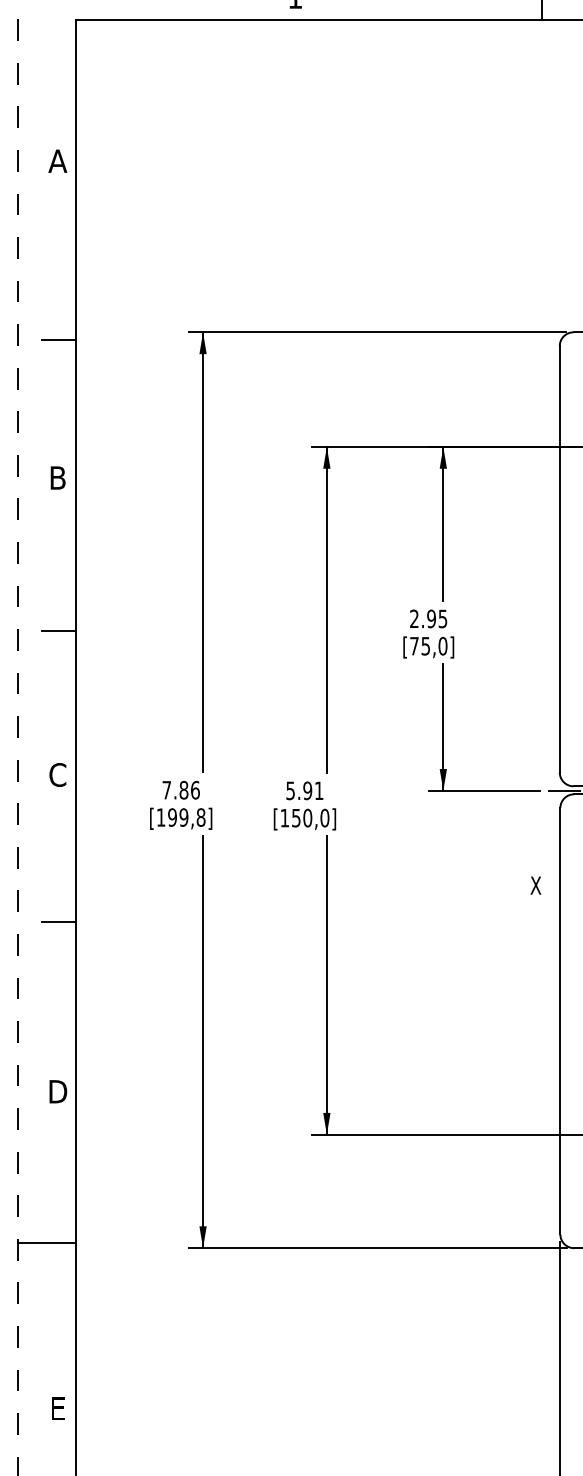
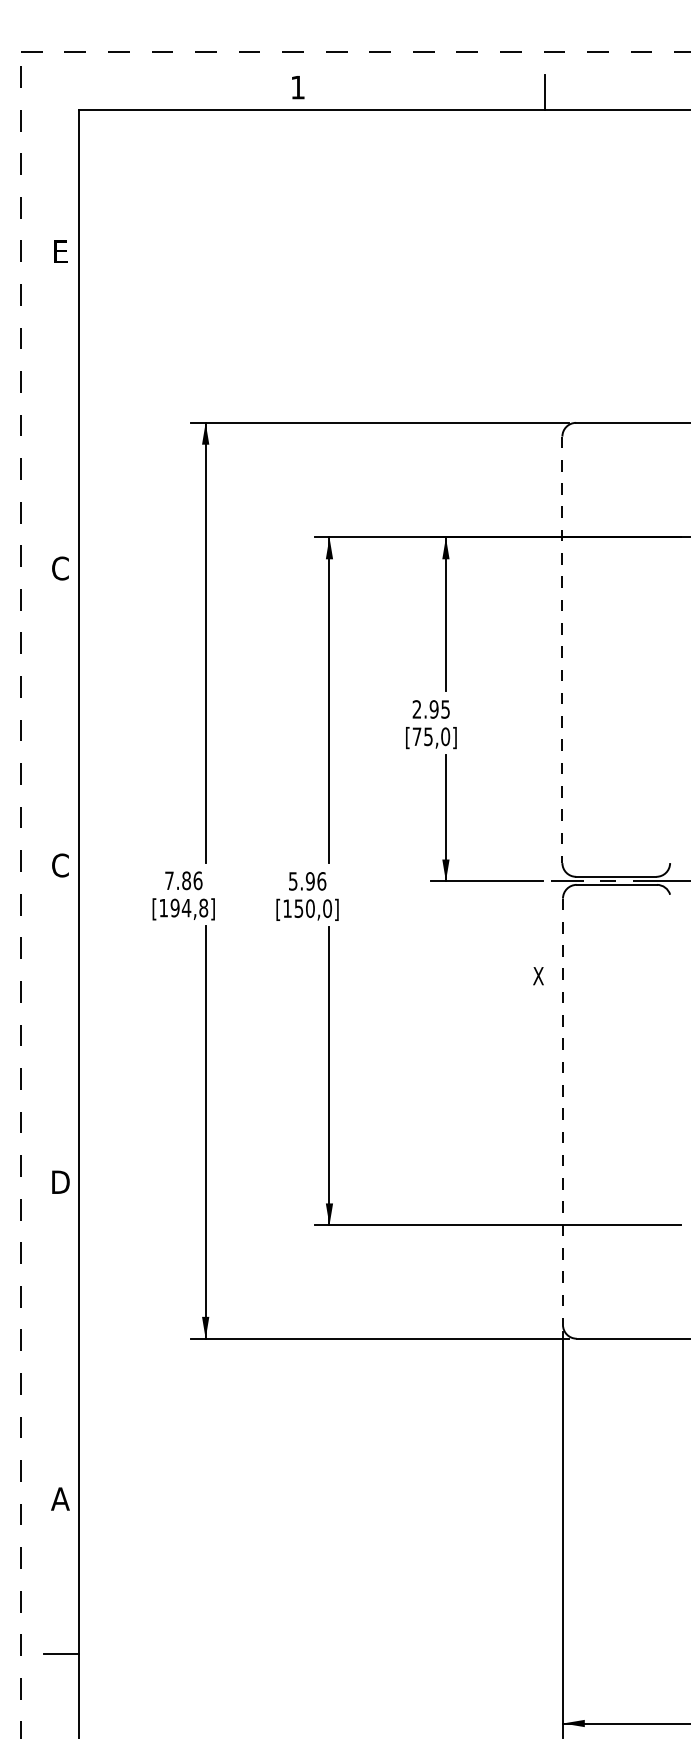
text: (57, 160) -> (60, 251), A -> E
line: (58, 339) -> (61, 430), removed
text: (57, 477) -> (60, 568), B -> C
line: (559, 559) -> (562, 650), solid -> dashed
line: (58, 630) -> (61, 721), removed
text: (318, 790) -> (321, 881), 5.91 -> 5.96
text: (183, 816) -> (186, 907), [199,8] -> [194,8]
line: (58, 921) -> (61, 1012), removed
line: (559, 1021) -> (562, 1112), solid -> dashed
line: (46, 1242) -> (49, 1333), removed
text: (57, 1407) -> (60, 1498), E -> A

